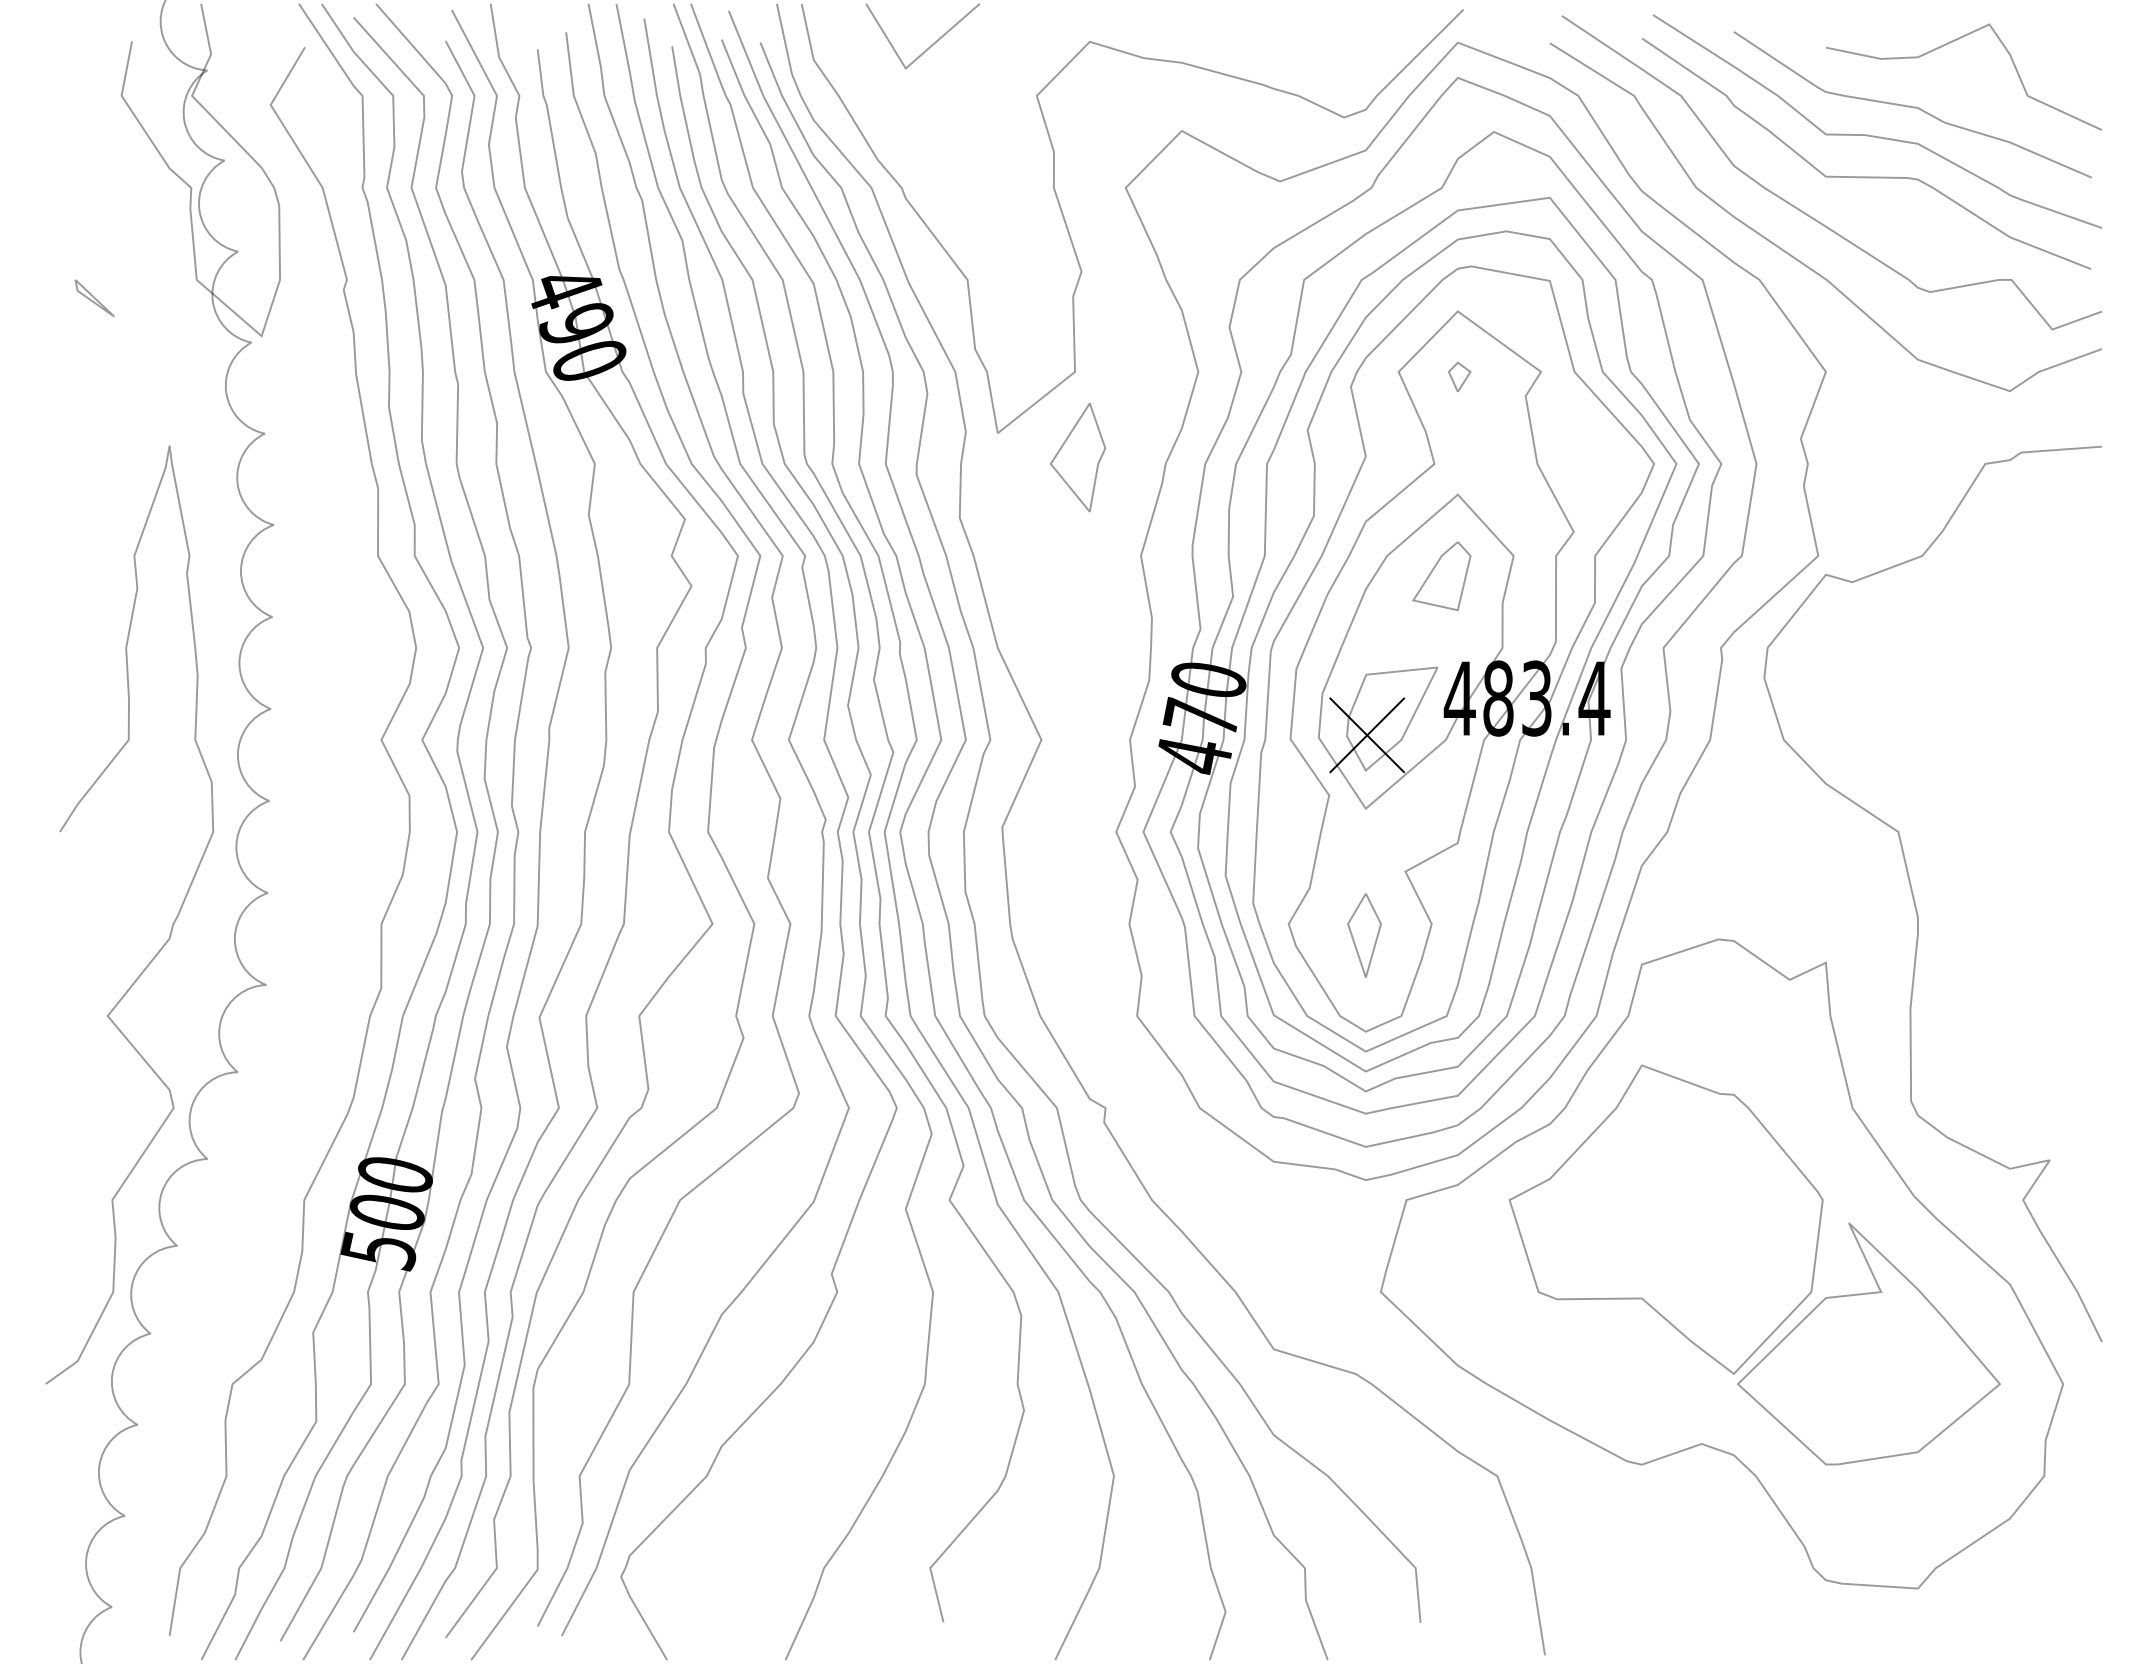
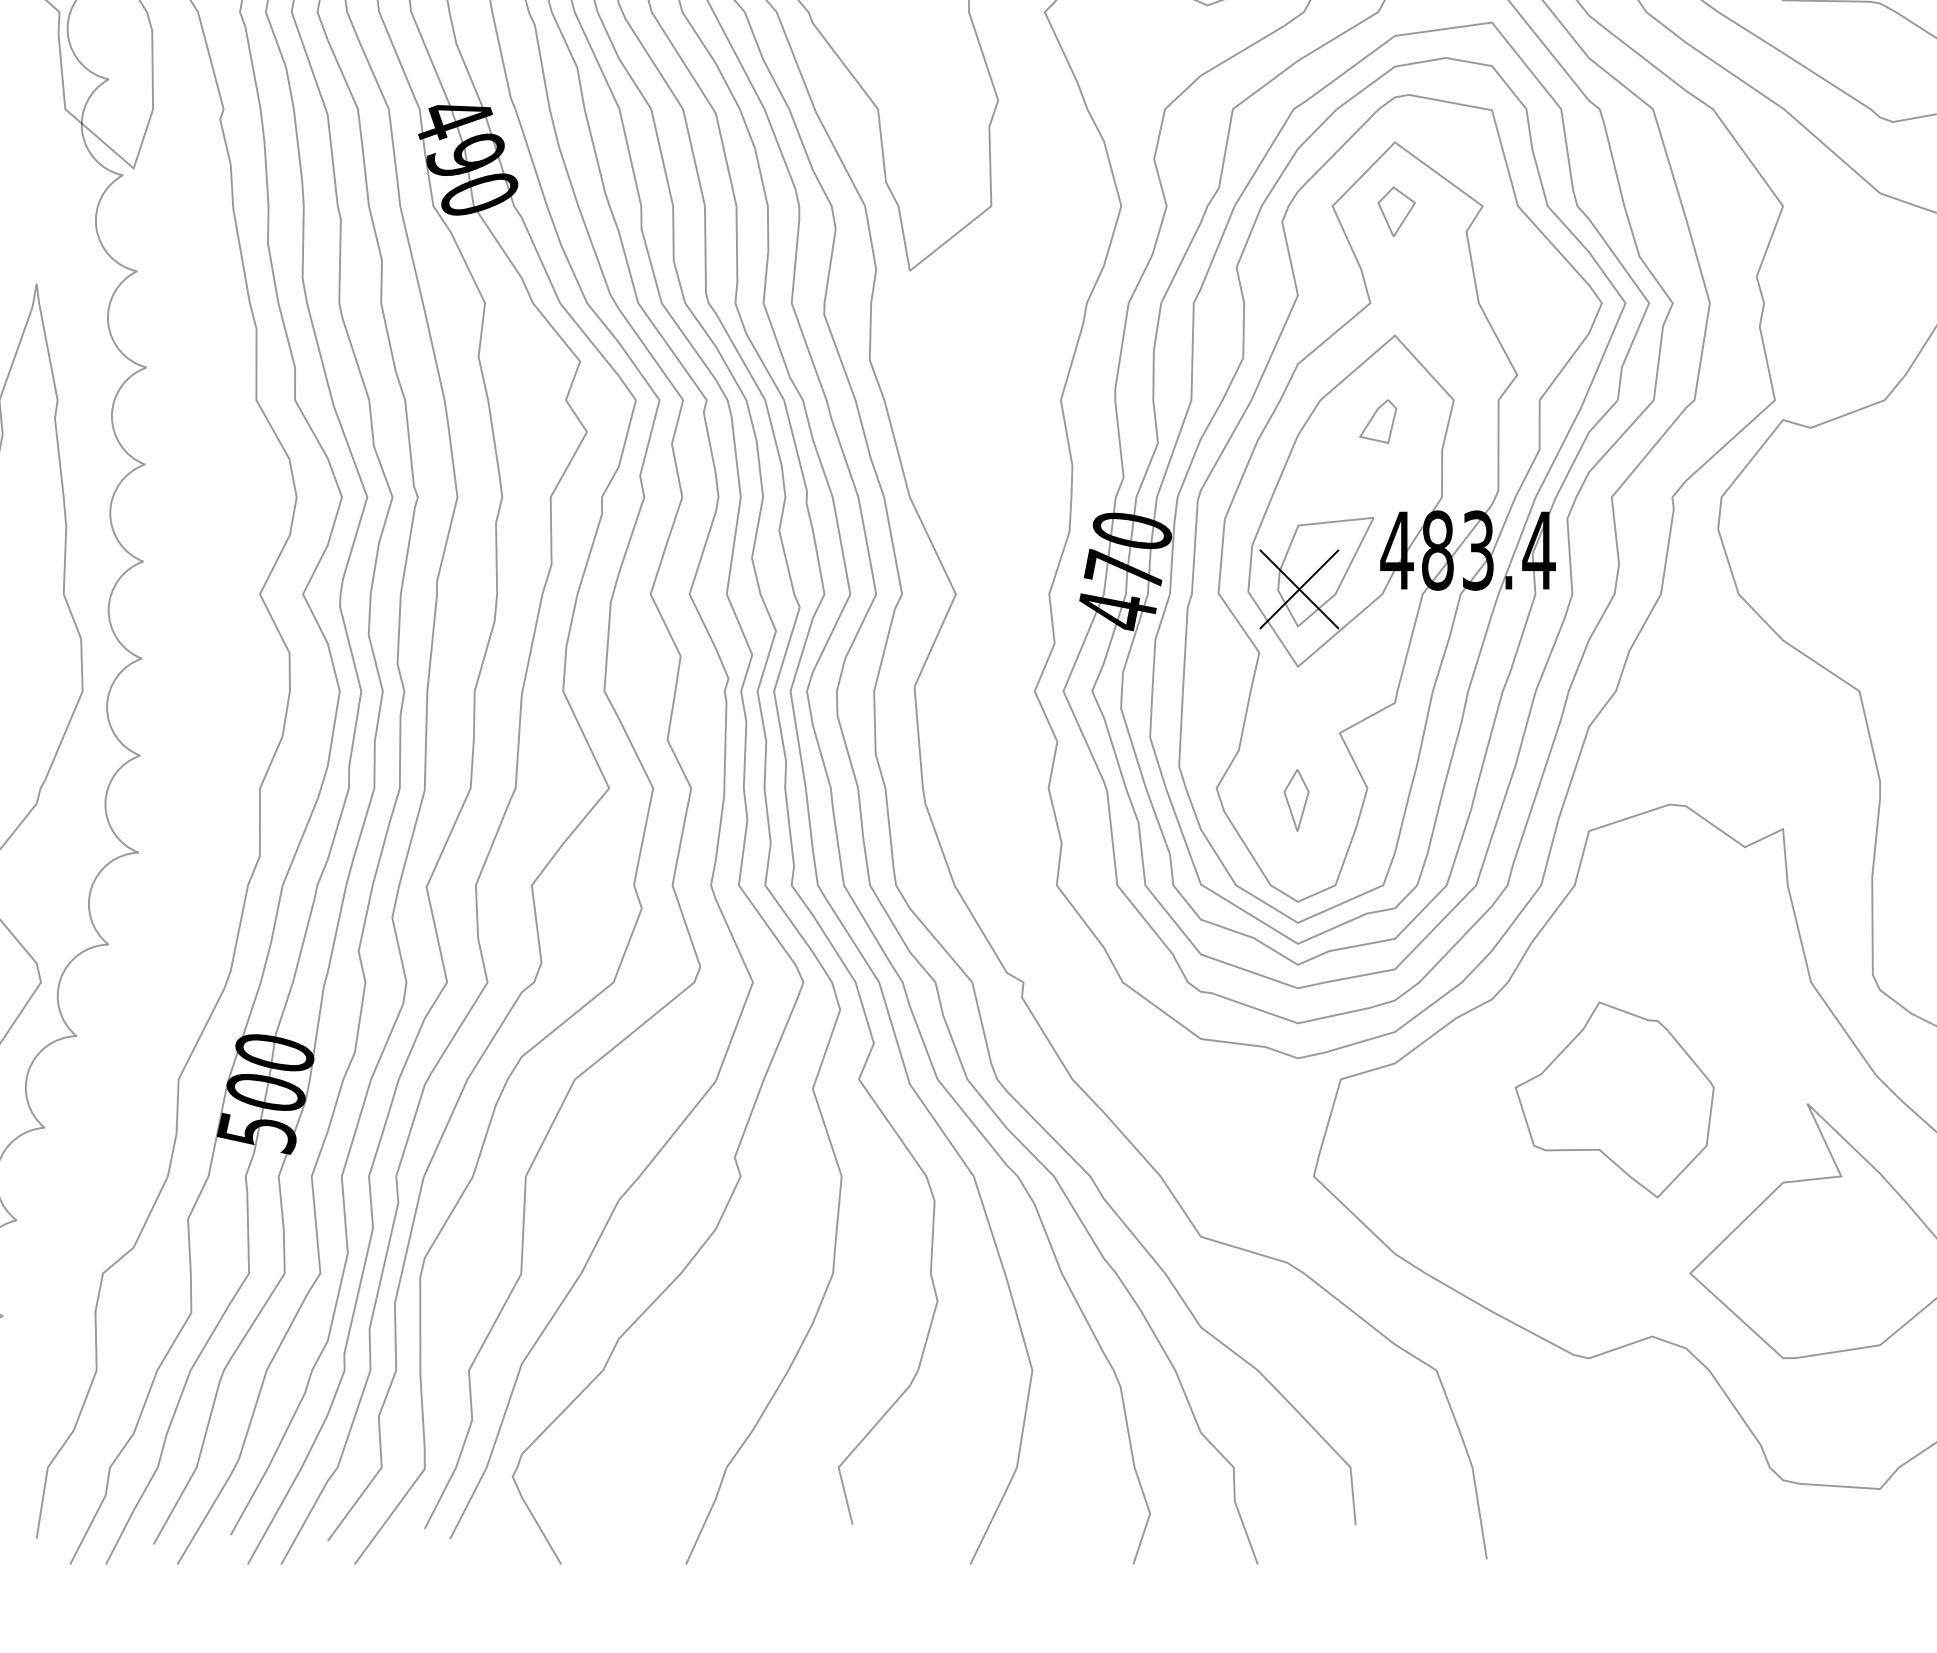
part: (1459, 376) -> (1396, 211), size x1.6
part: (1077, 457) -> (993, 296), removed
part: (1441, 575) -> (1377, 420), size x0.6
part: (1364, 935) -> (1296, 800), size x0.7
part: (1666, 1219) -> (1614, 1099), size x0.6

